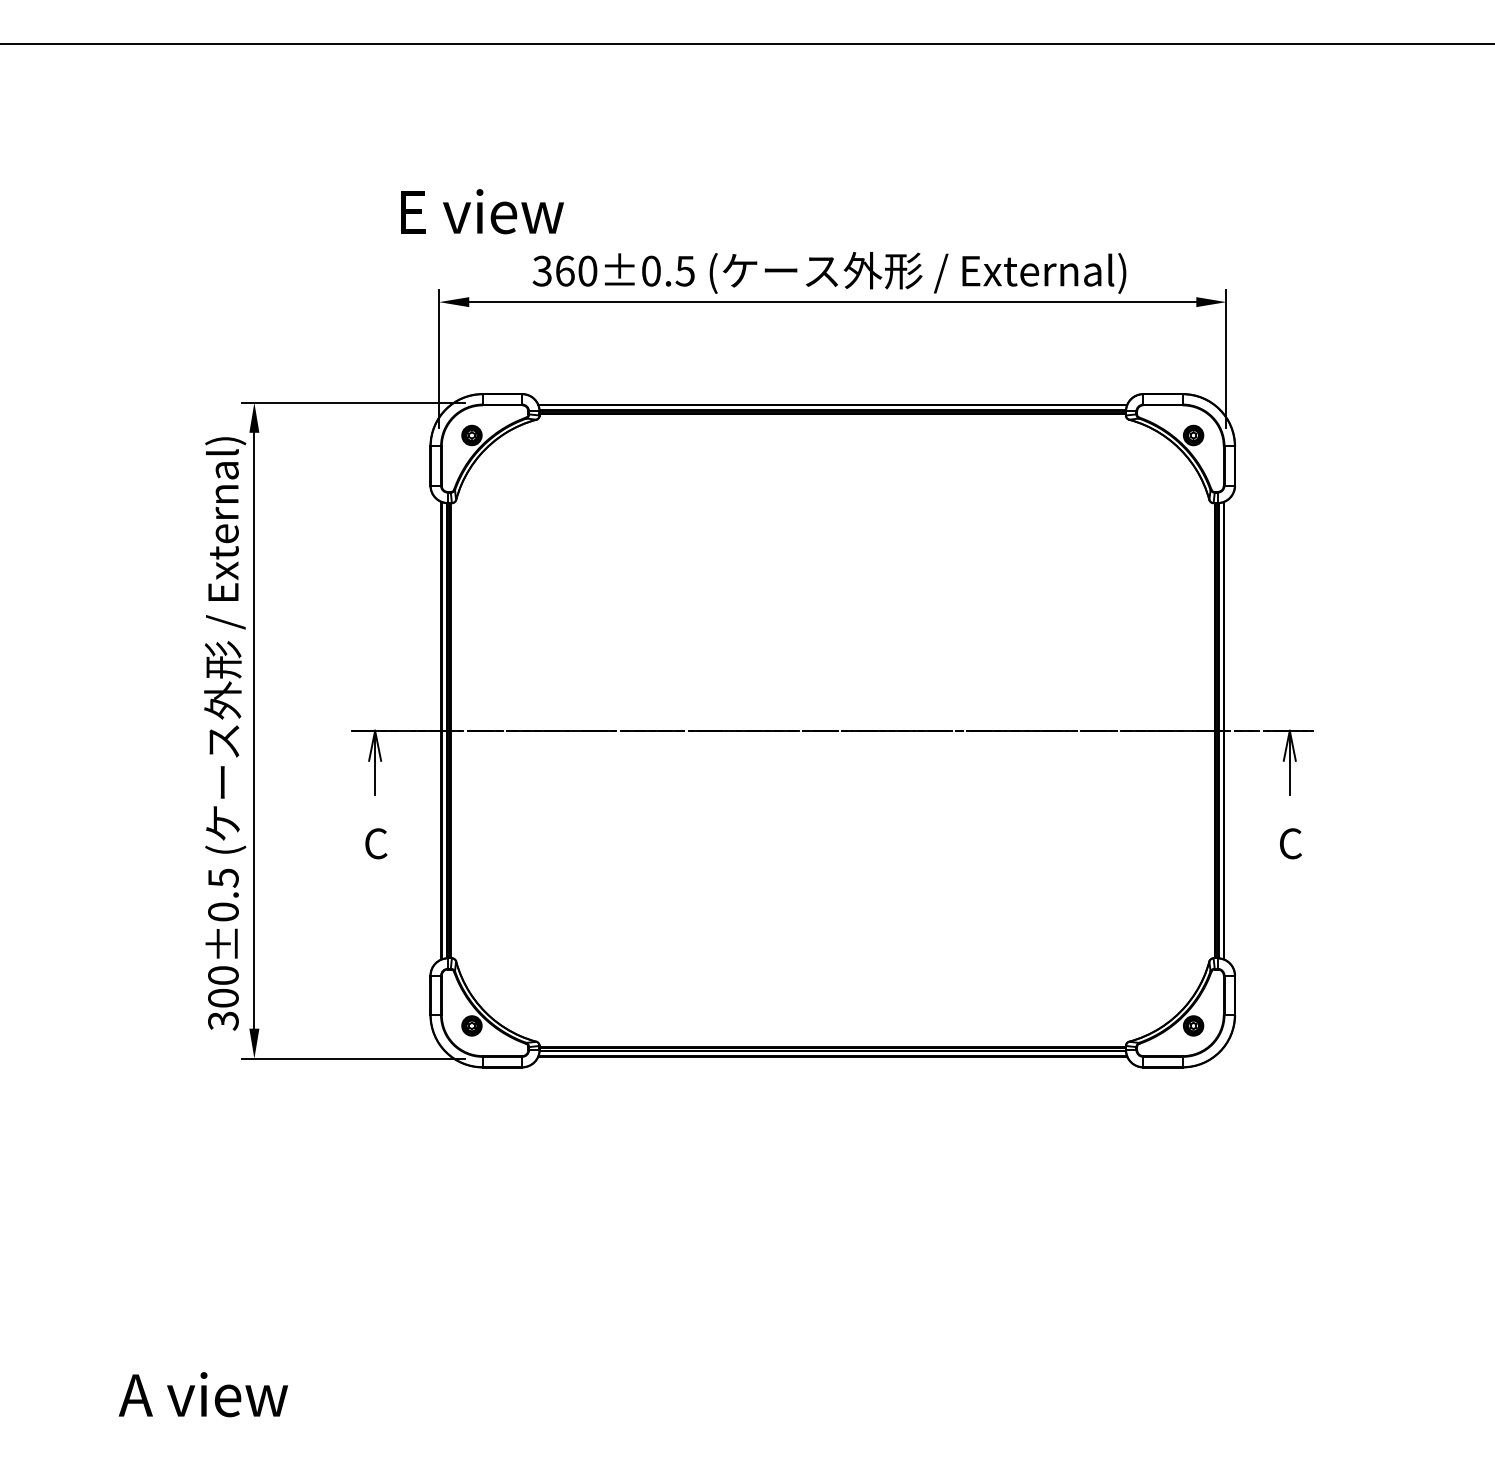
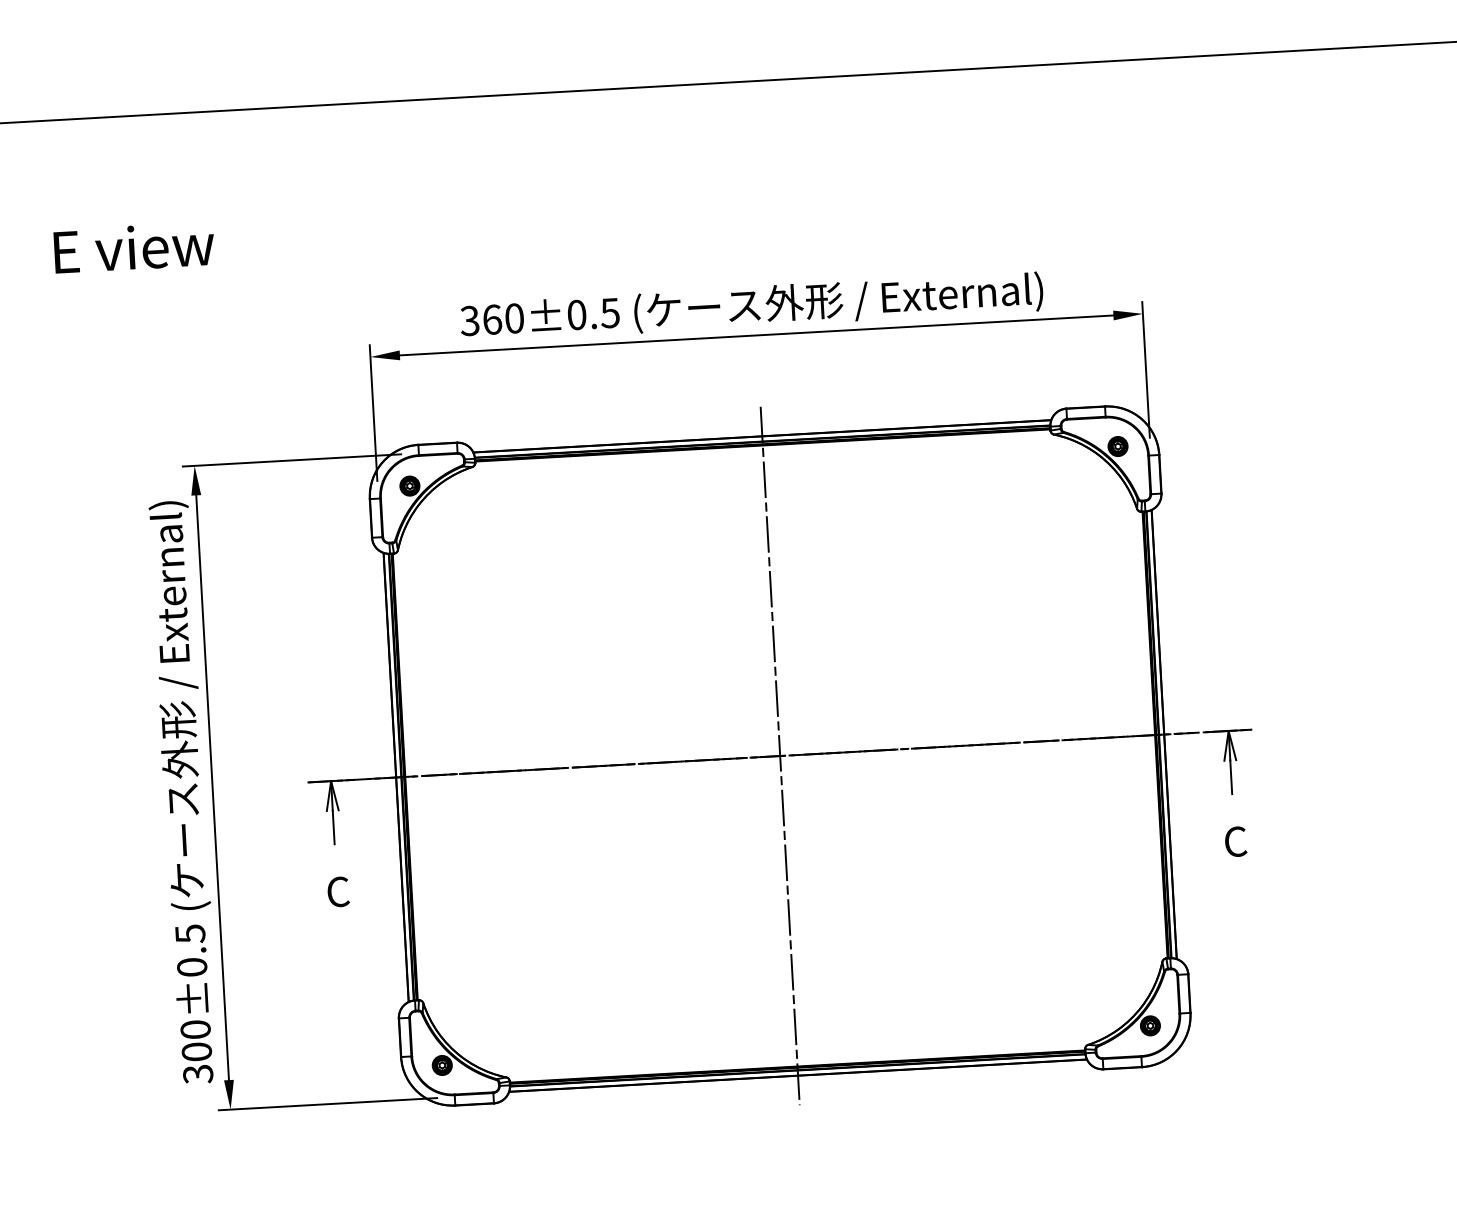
text: (482, 211) -> (134, 247), moved
line: (832, 730) -> (779, 755), added

